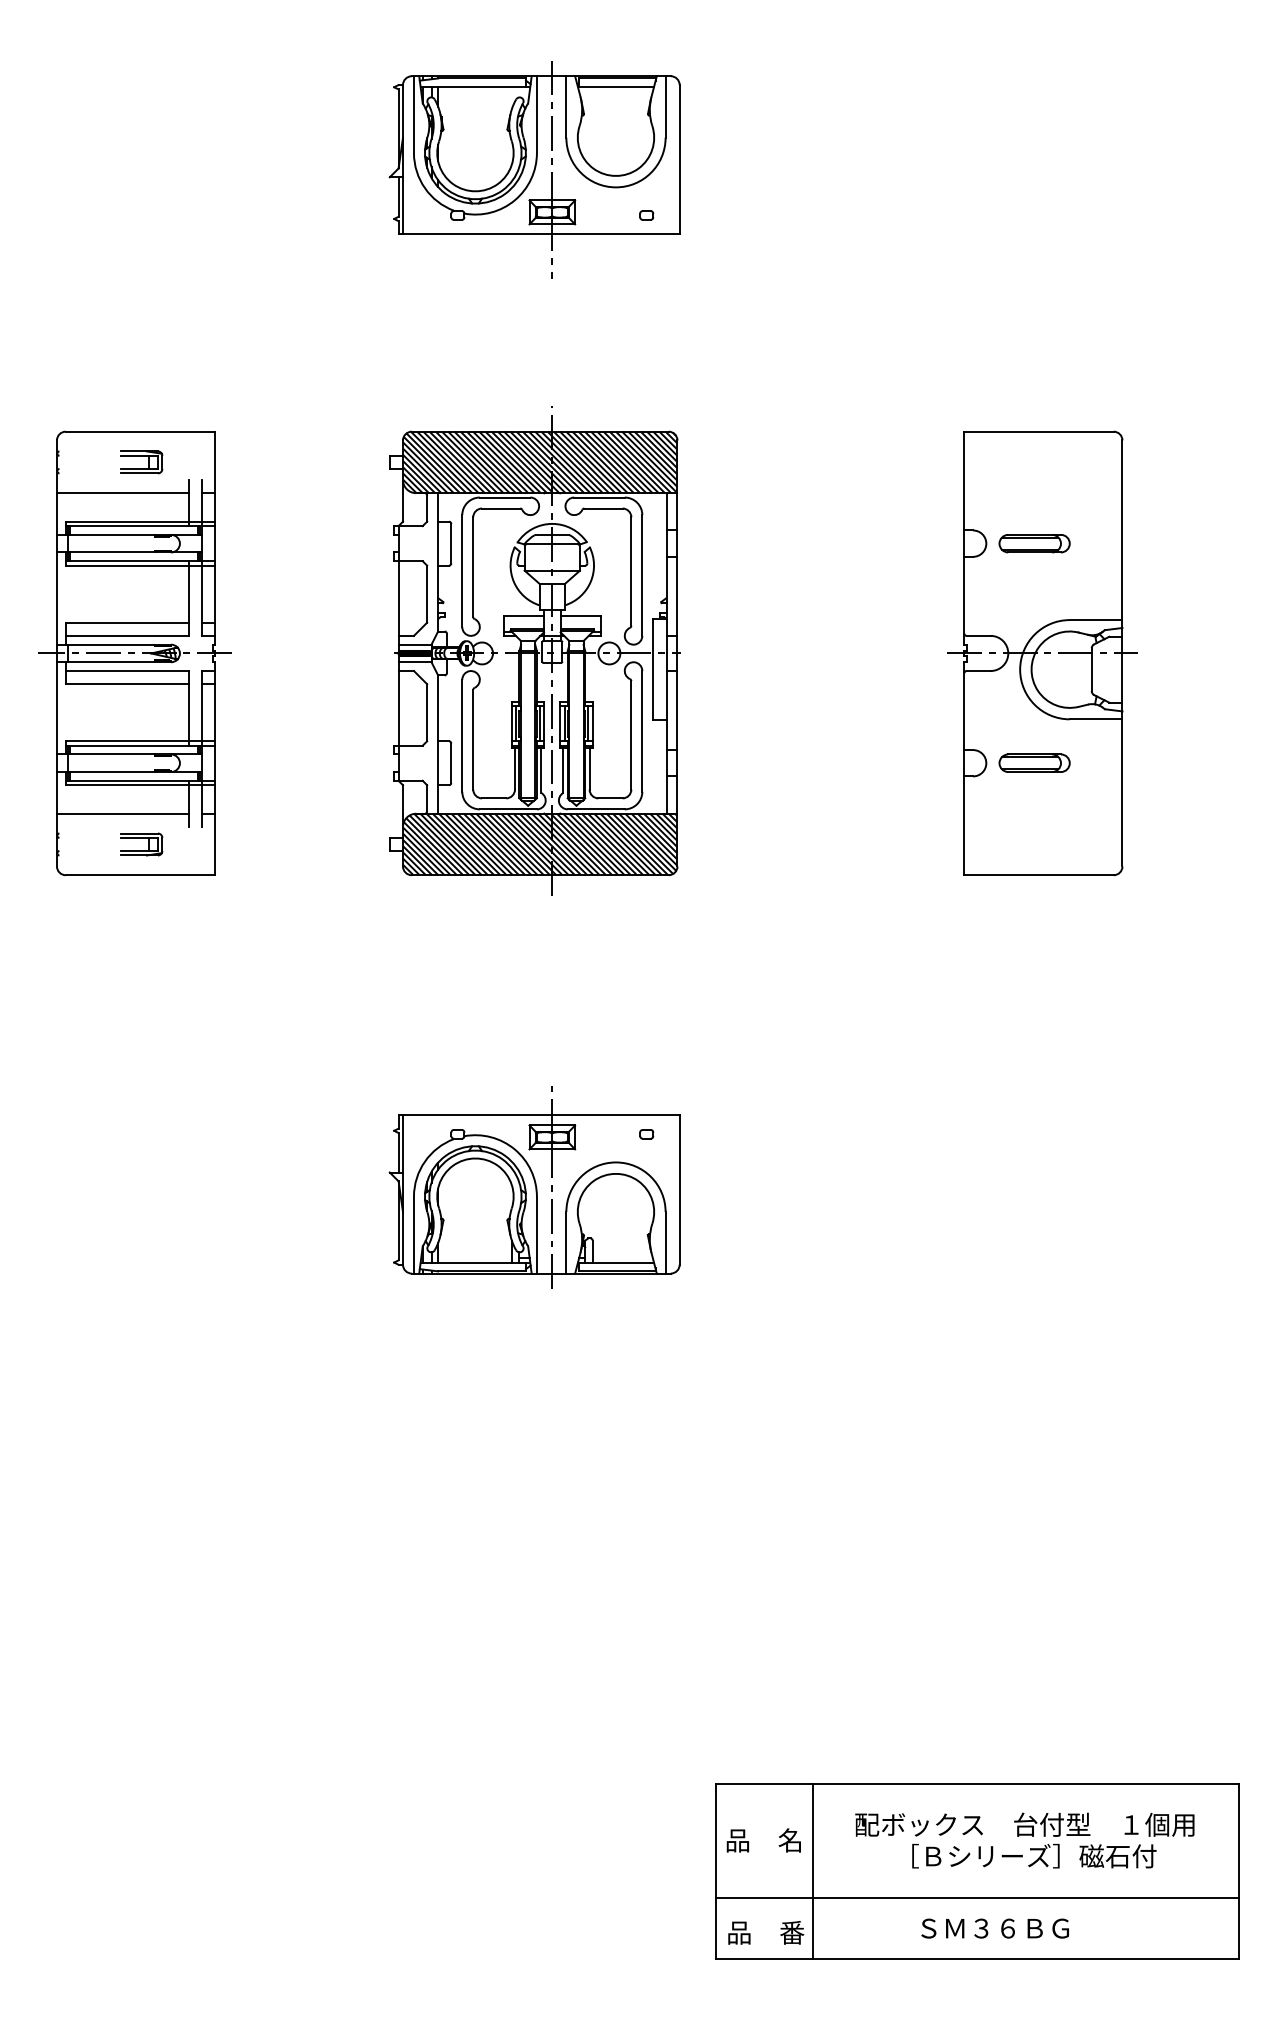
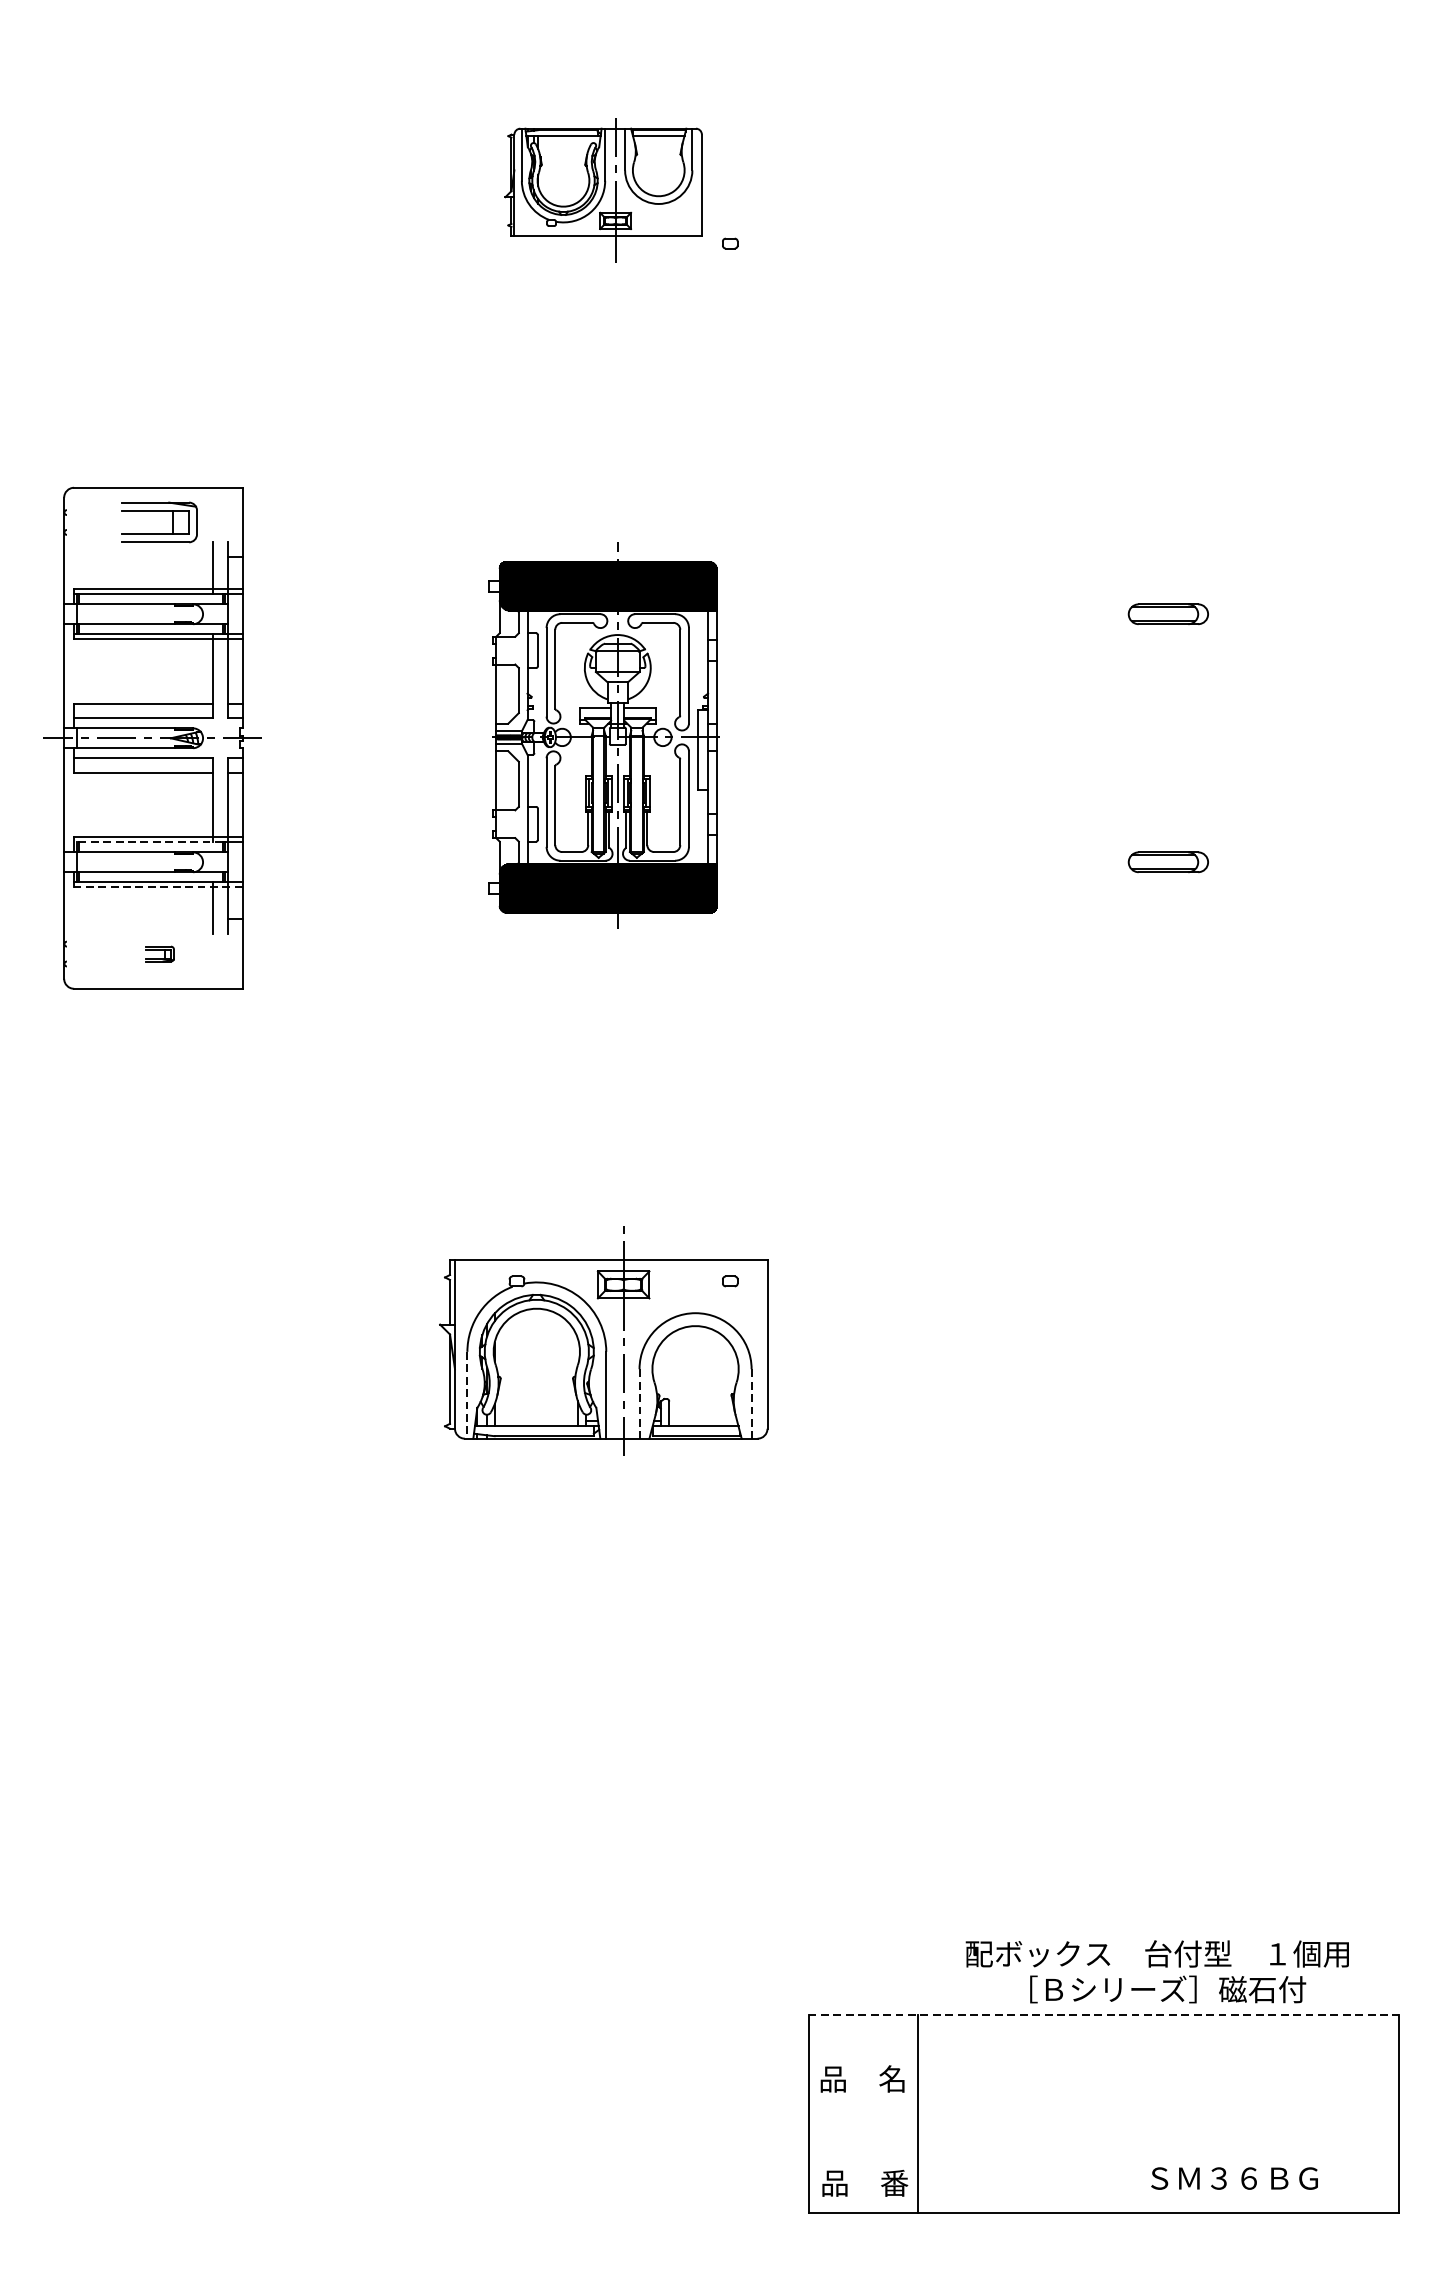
part: (534, 169) -> (603, 191), size x0.6
part: (141, 462) -> (159, 522), size x1.6
line: (122, 493) -> (138, 557), removed
part: (534, 650) -> (603, 734), size x0.7
part: (1042, 653) -> (1177, 738), removed
line: (131, 745) -> (148, 842), solid -> dashed
line: (140, 785) -> (158, 887), solid -> dashed
line: (122, 813) -> (138, 919), removed
part: (141, 844) -> (159, 954), size x0.6
line: (413, 1235) -> (466, 1395), solid -> dashed
line: (566, 1242) -> (639, 1403), solid -> dashed
line: (665, 1242) -> (751, 1403), solid -> dashed
line: (977, 1783) -> (1103, 2014), solid -> dashed
text: (1024, 1840) -> (1156, 1971), moved
line: (976, 1897) -> (1102, 2143), removed
text: (994, 1928) -> (1233, 2178), moved

